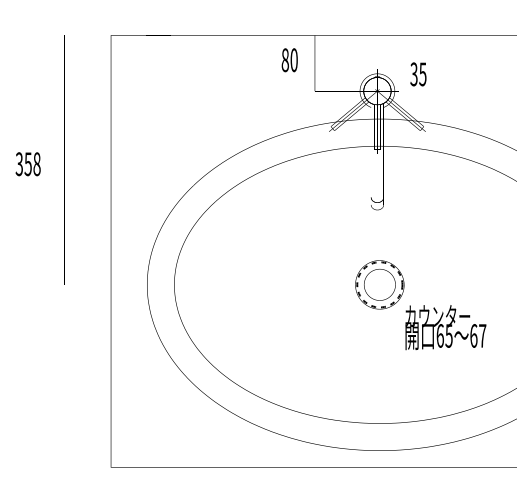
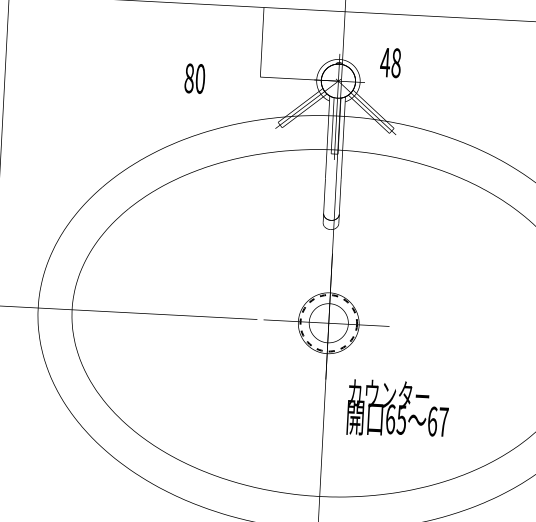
text: (289, 60) -> (194, 79), moved
text: (418, 74) -> (390, 63), 35 -> 48
text: (445, 327) -> (397, 409), moved

